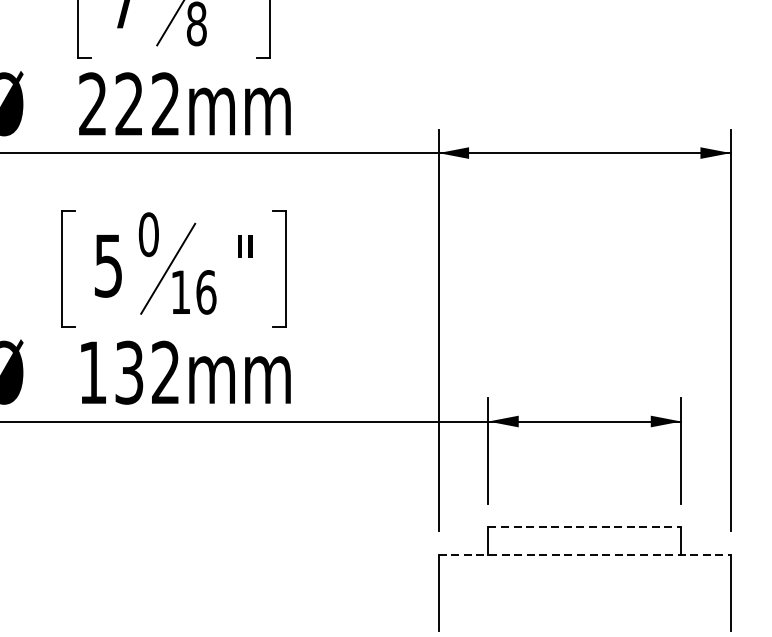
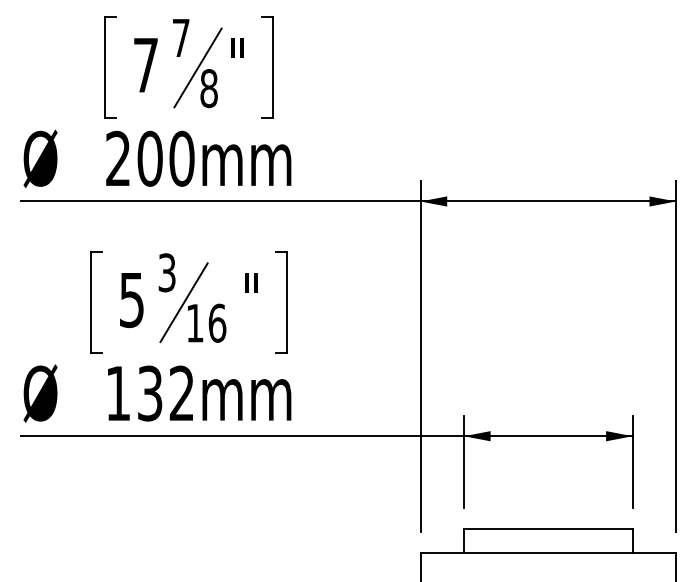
text: (146, 103) -> (165, 158), 222mm -> 200mm
text: (148, 234) -> (166, 272), 0 -> 3
line: (584, 527) -> (548, 528), dashed -> solid
line: (584, 554) -> (548, 552), dashed -> solid

